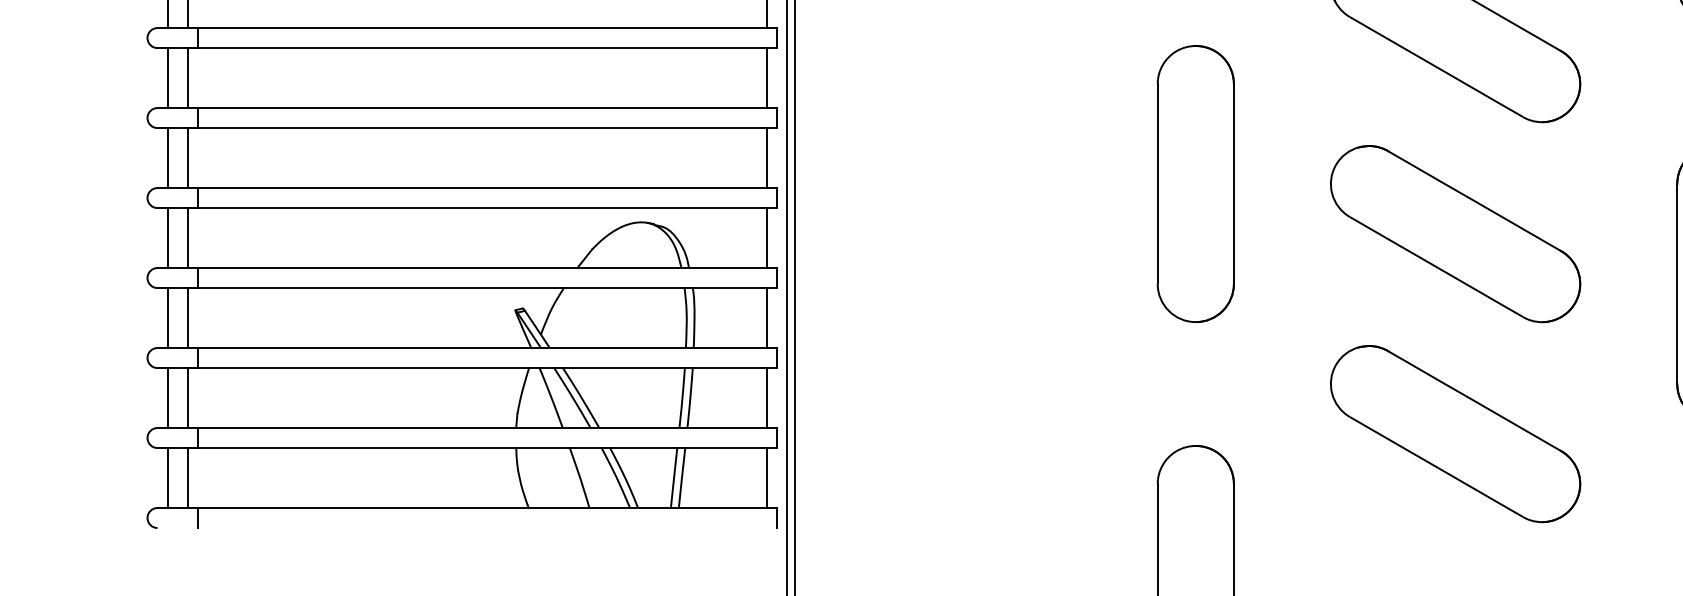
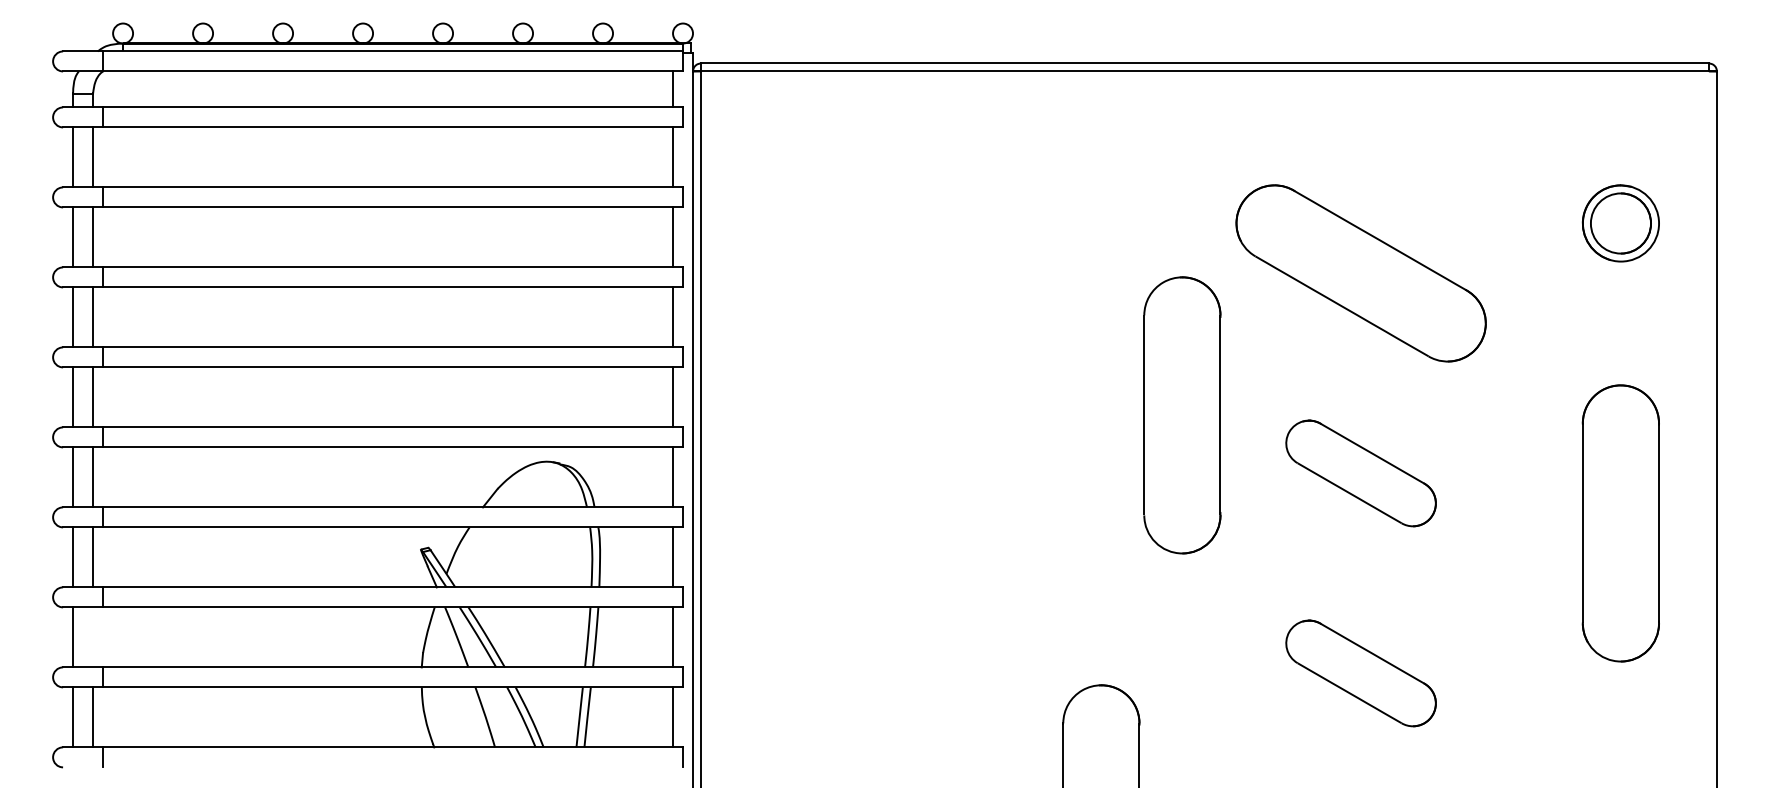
part: (1195, 184) -> (1182, 415), moved
part: (1454, 234) -> (1360, 473), size x0.6
line: (187, 398) -> (93, 637), removed
part: (1454, 434) -> (1360, 673), size x0.6

